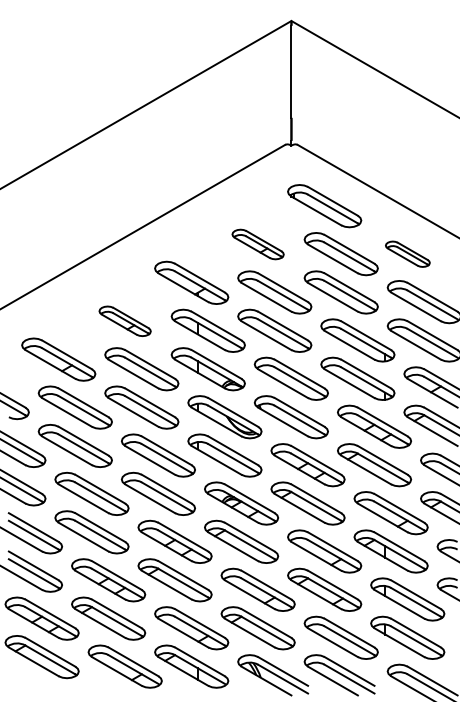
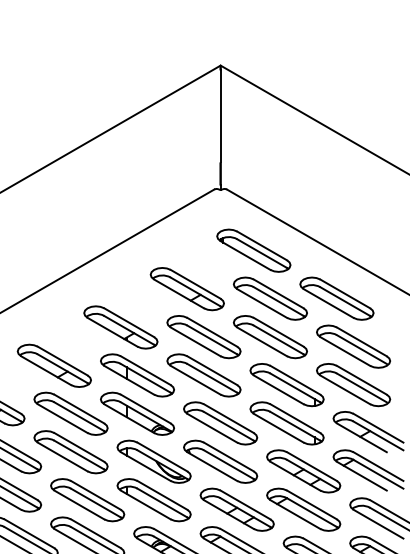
part: (257, 244) -> (186, 289), size x1.43
part: (407, 254) -> (336, 299), size x1.67
part: (124, 321) -> (53, 366), size x1.43

